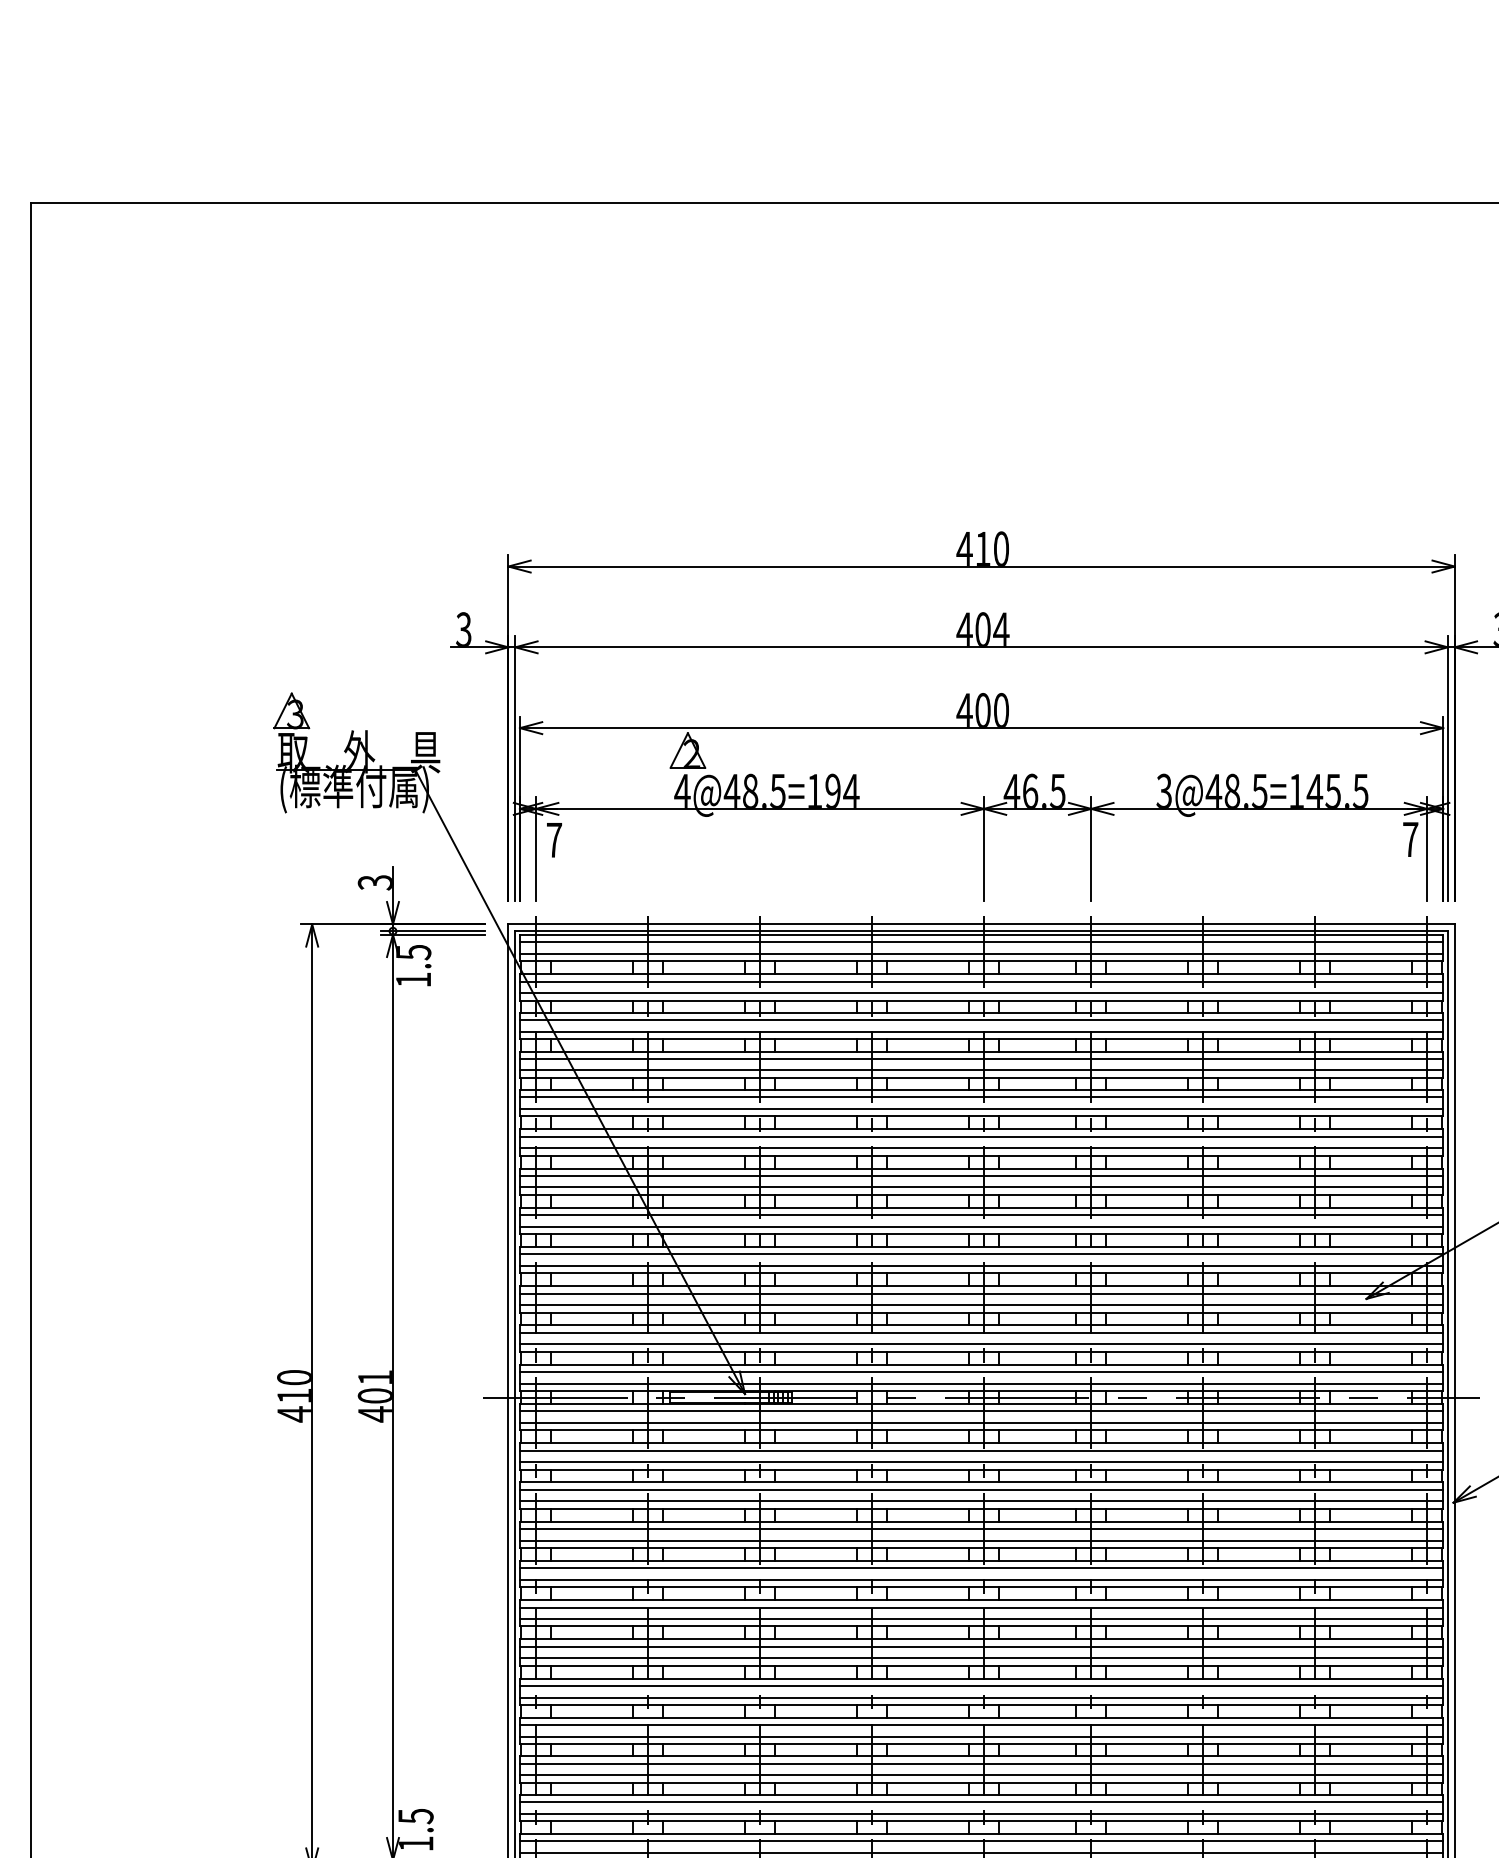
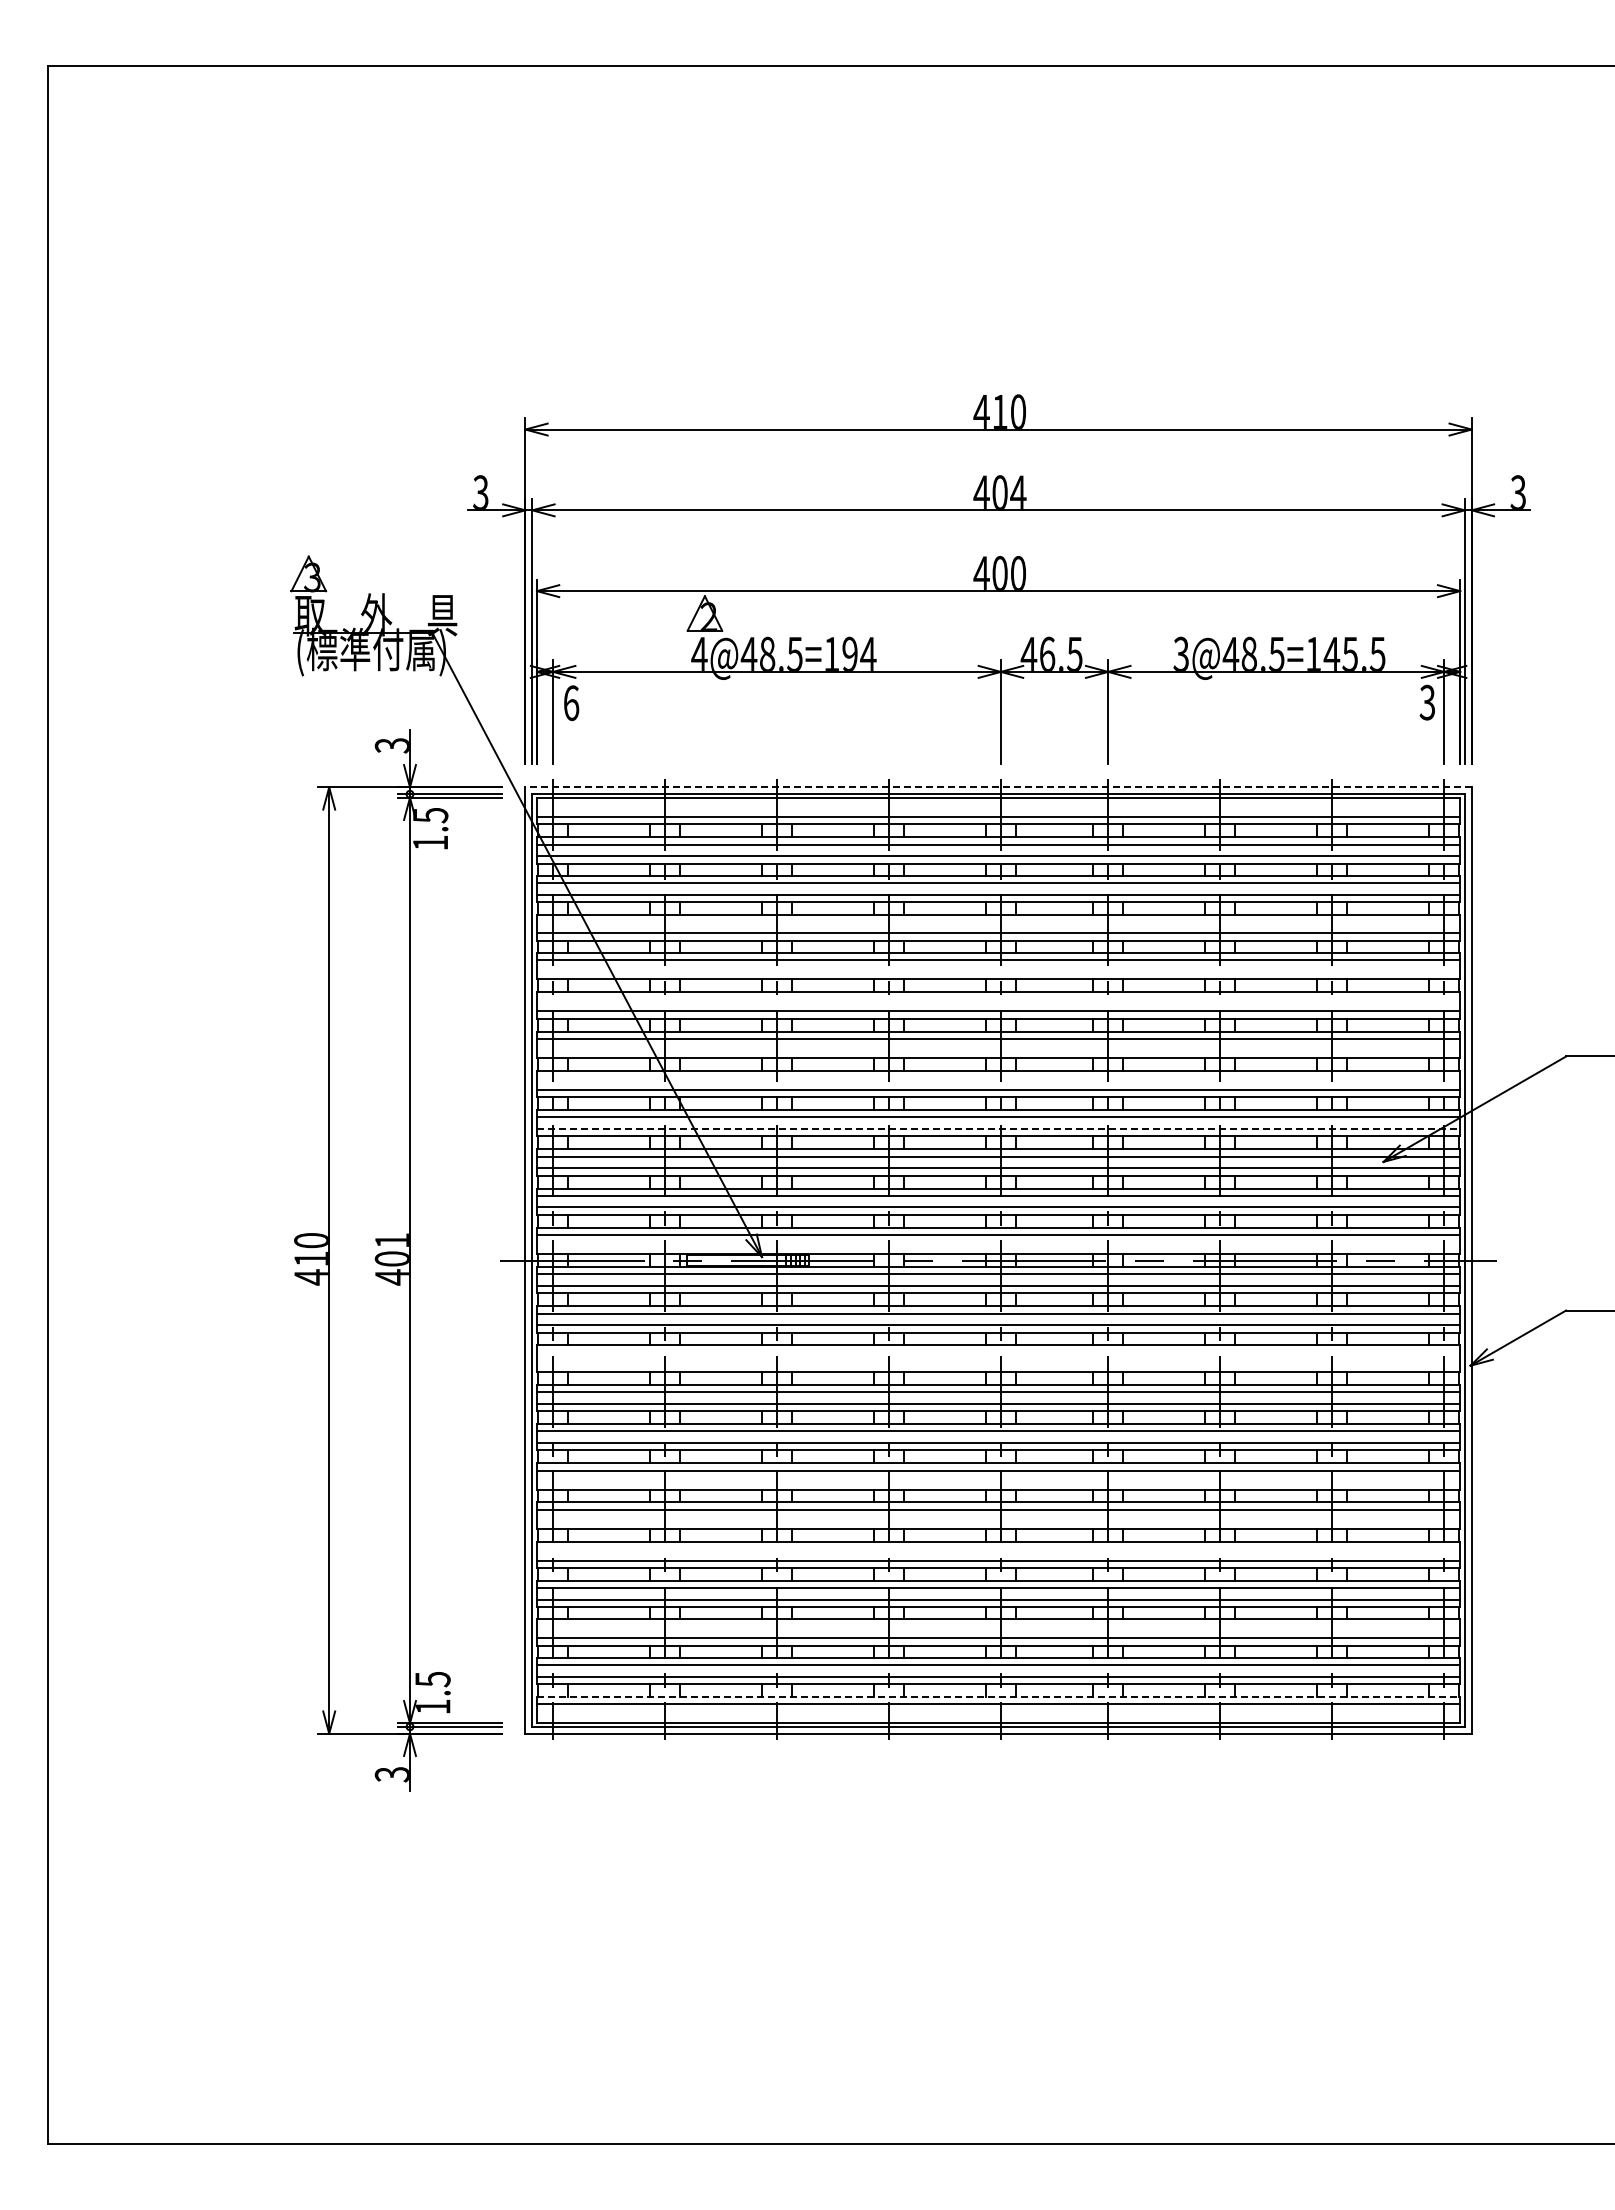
text: (1410, 839) -> (1427, 702), 7 -> 3
text: (554, 840) -> (571, 703), 7 -> 6
line: (981, 924) -> (998, 787), solid -> dashed
line: (981, 942) -> (998, 805), removed
line: (981, 1058) -> (998, 921), removed
line: (981, 1109) -> (998, 972), removed
line: (981, 1136) -> (998, 999), removed
line: (981, 1187) -> (998, 1050), removed
line: (981, 1215) -> (998, 1078), removed
line: (981, 1265) -> (998, 1128), solid -> dashed
line: (981, 1383) -> (998, 1246), removed
line: (981, 1489) -> (998, 1352), removed
line: (981, 1501) -> (998, 1364), removed
line: (981, 1619) -> (998, 1482), removed
line: (981, 1658) -> (998, 1521), removed
line: (981, 1686) -> (998, 1549), removed
line: (981, 1763) -> (998, 1626), removed
line: (981, 1834) -> (998, 1697), solid -> dashed
line: (981, 1852) -> (998, 1715), removed

